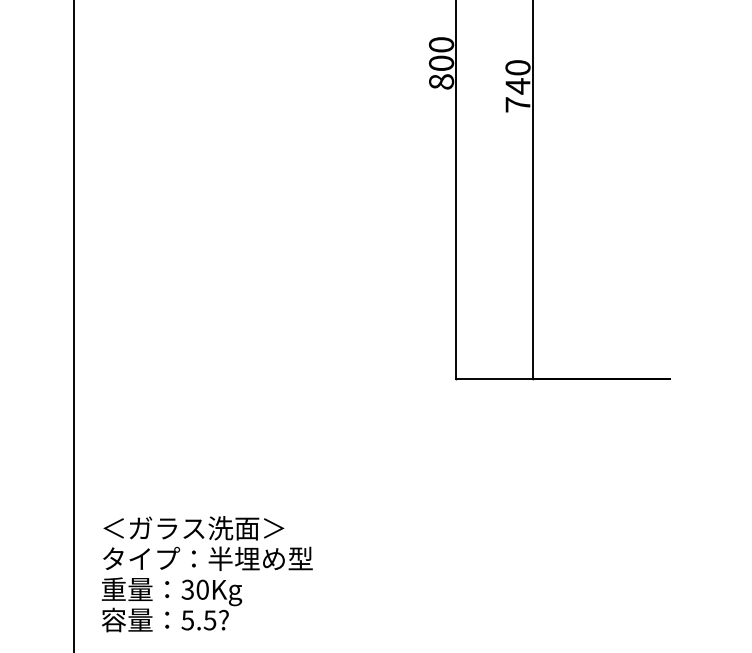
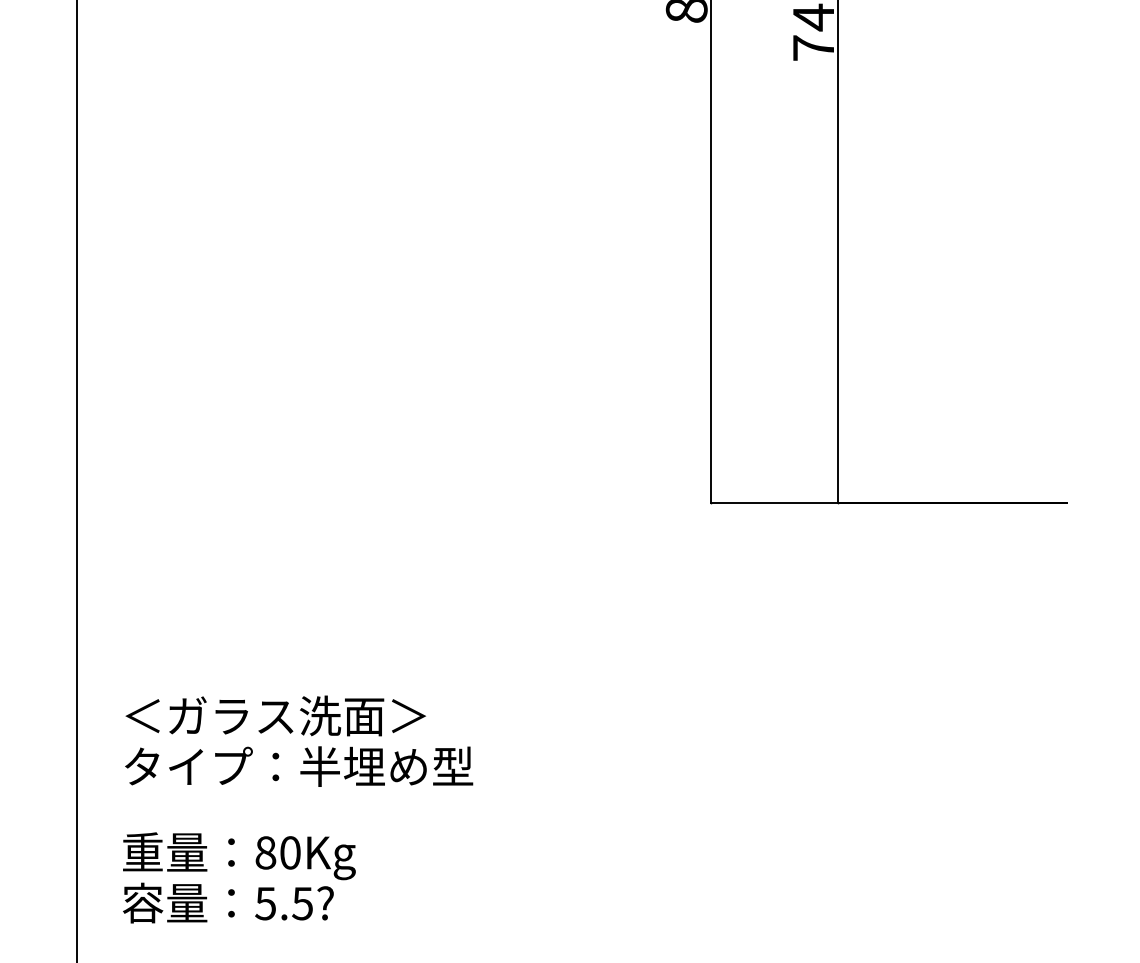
text: (207, 543) -> (298, 741), moved
text: (187, 589) -> (265, 852), 30Kg -> 80Kg

